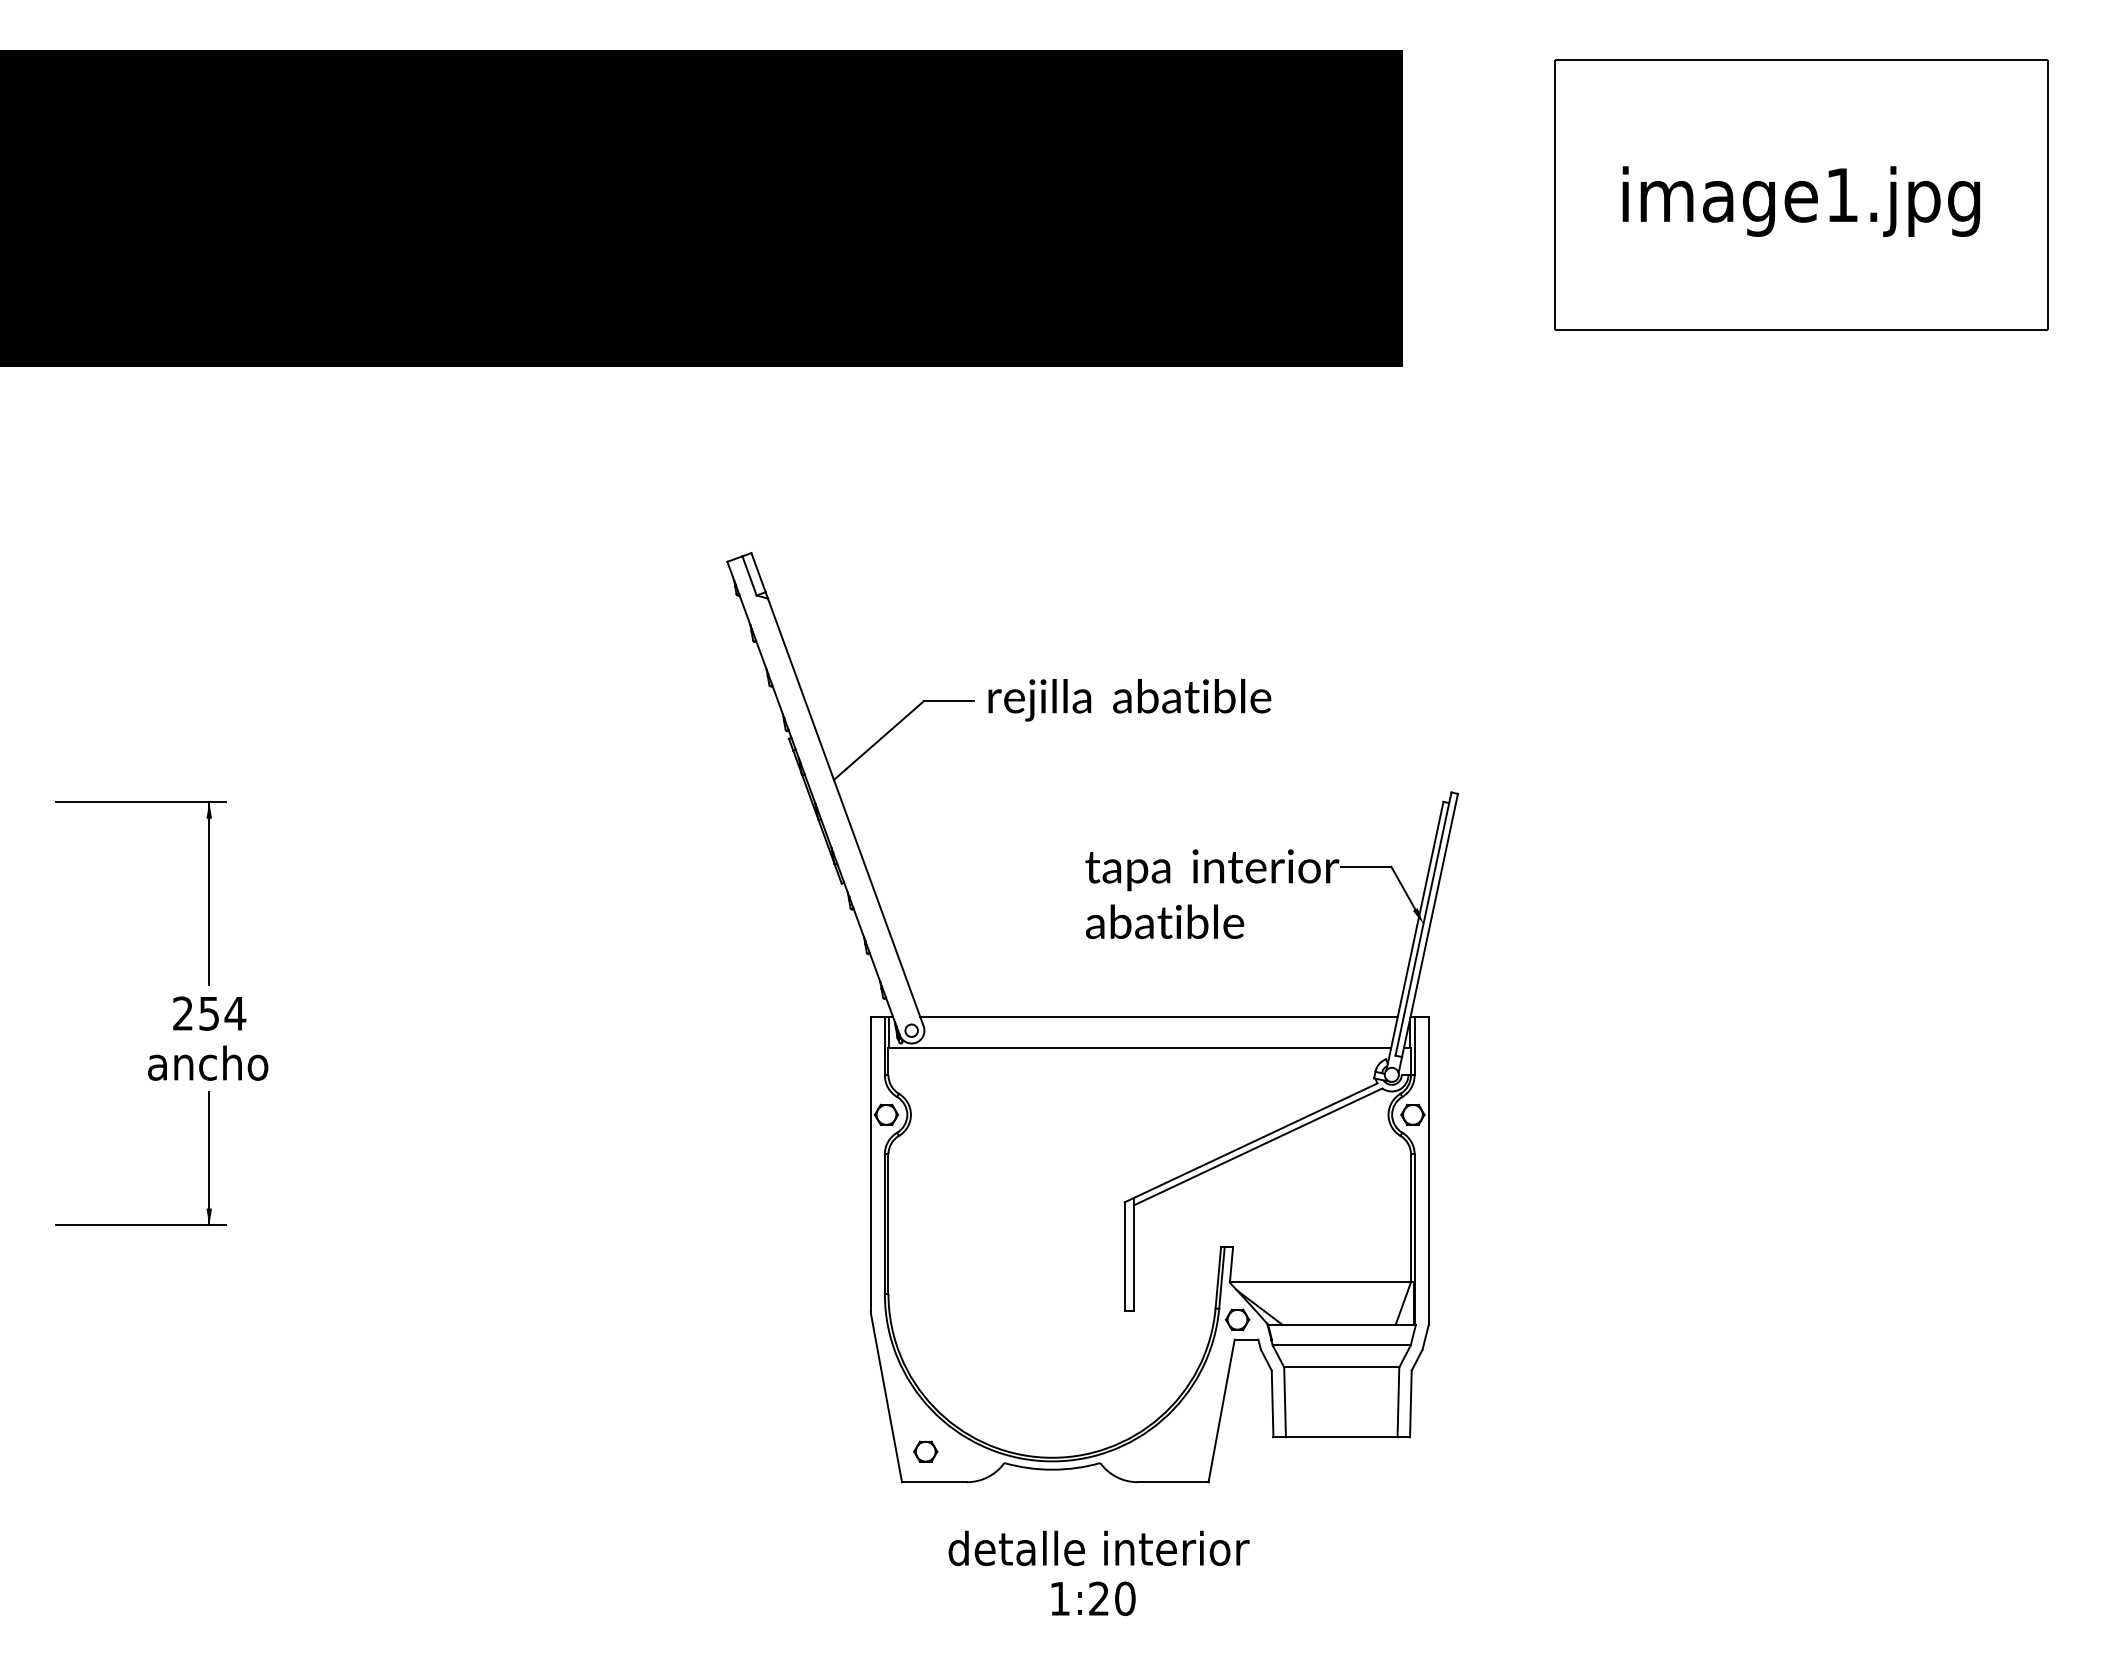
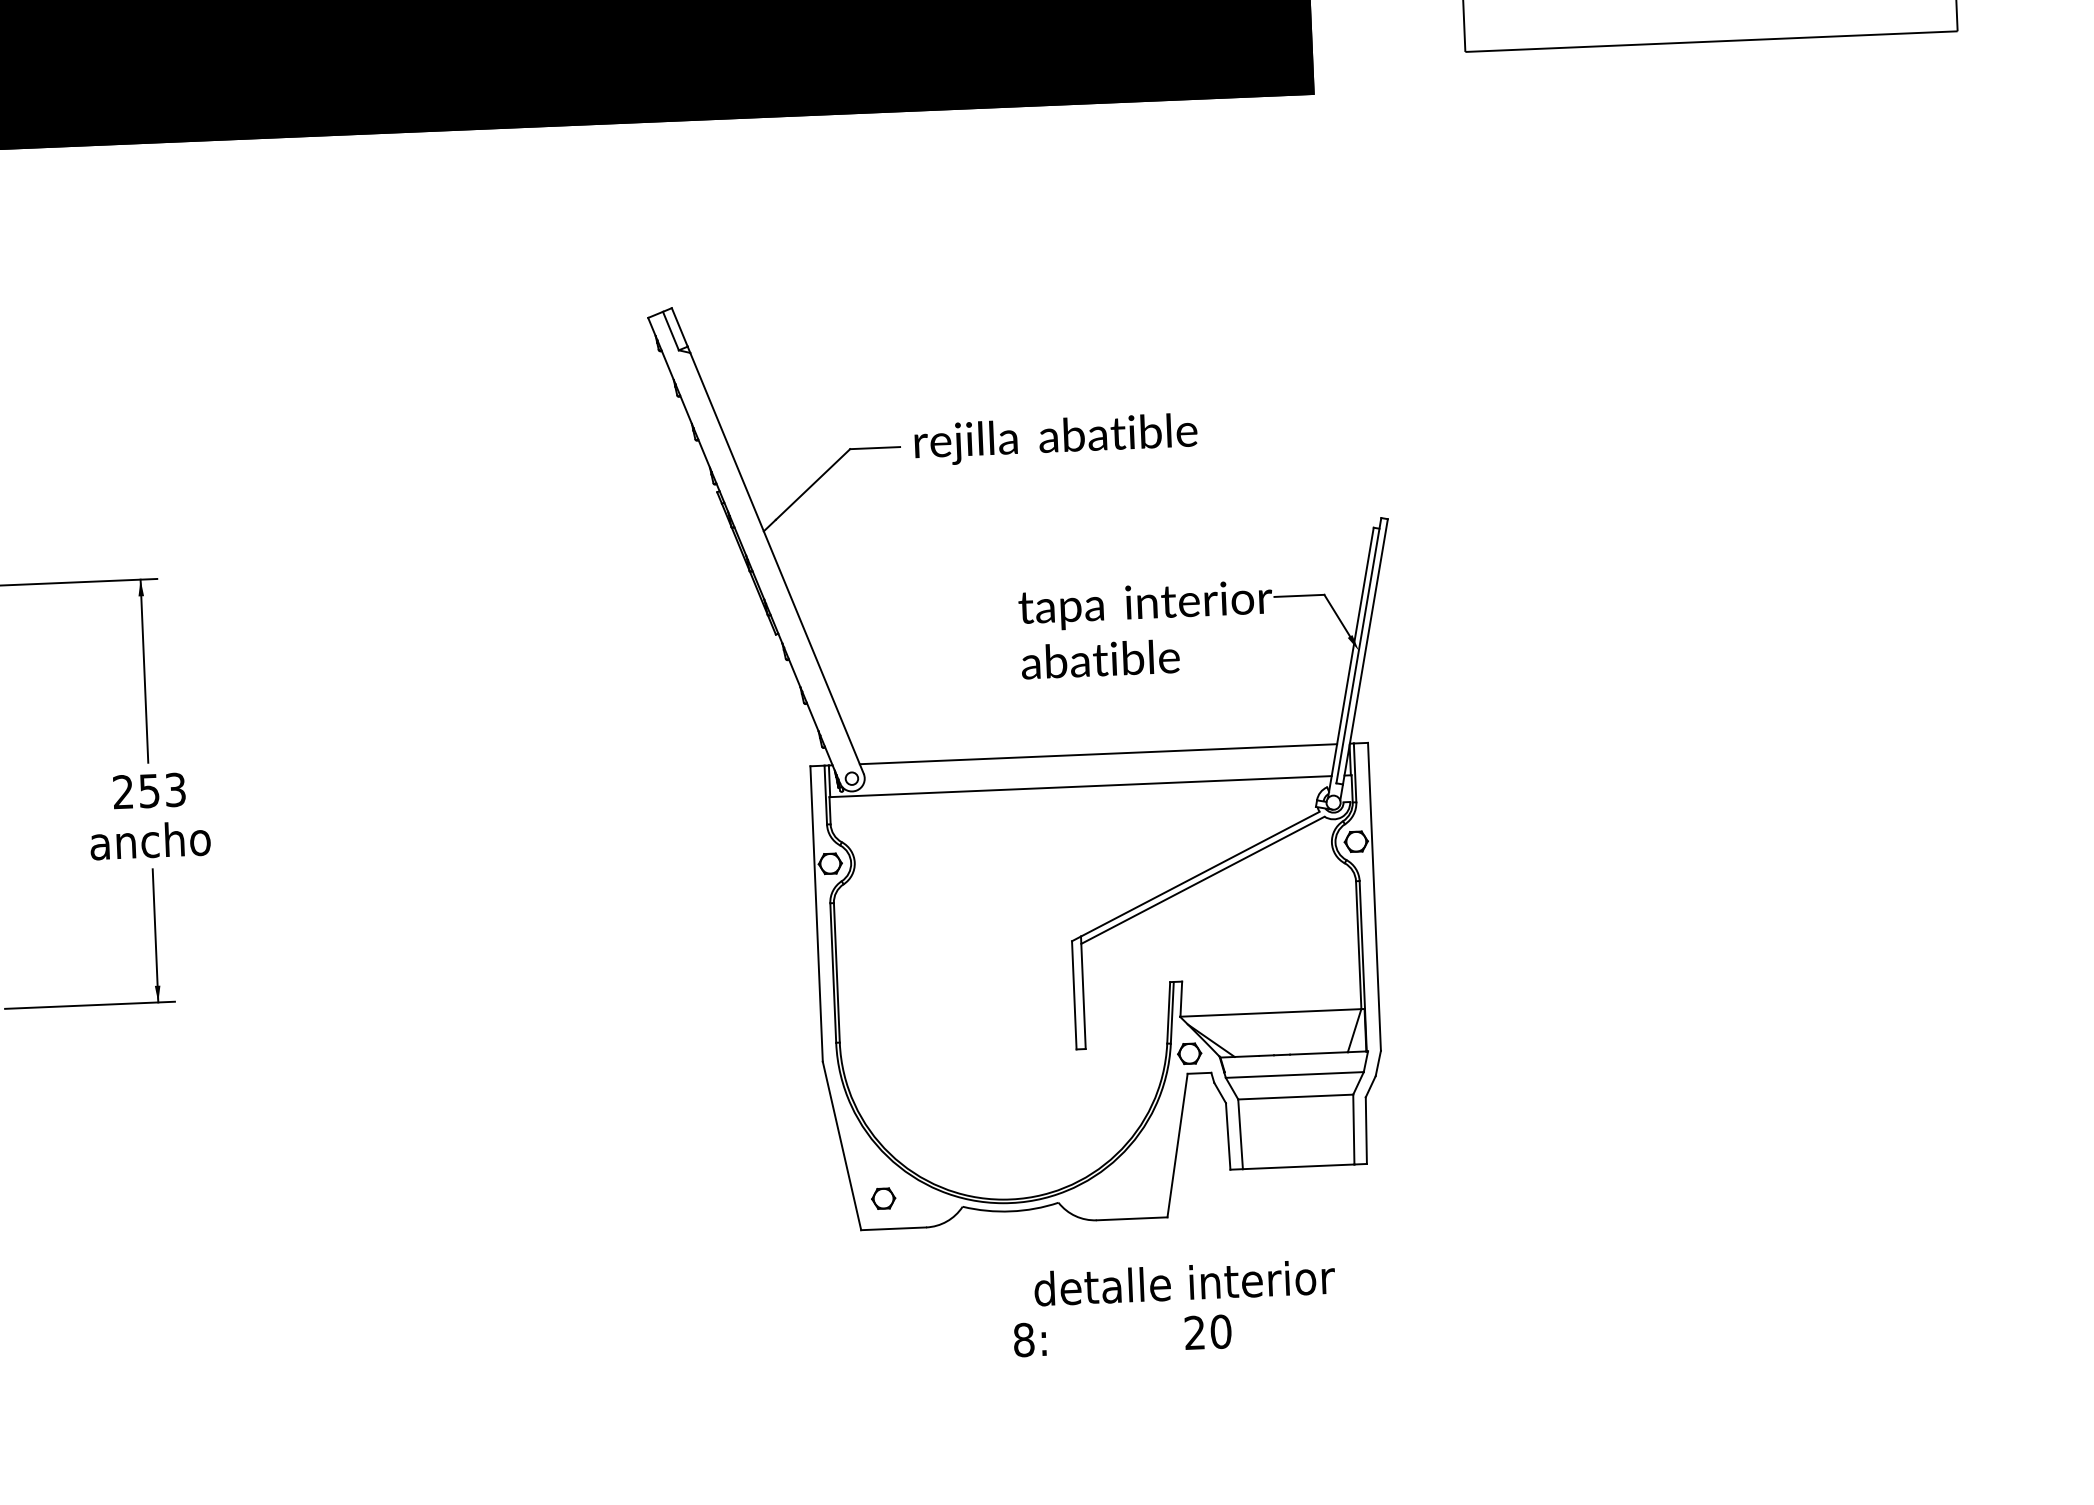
text: (235, 1013) -> (175, 789), 254 -> 253
text: (1098, 1548) -> (1184, 1282), moved
text: (1059, 1598) -> (1023, 1339), 1 -> 8
text: (1112, 1598) -> (1208, 1332), moved

